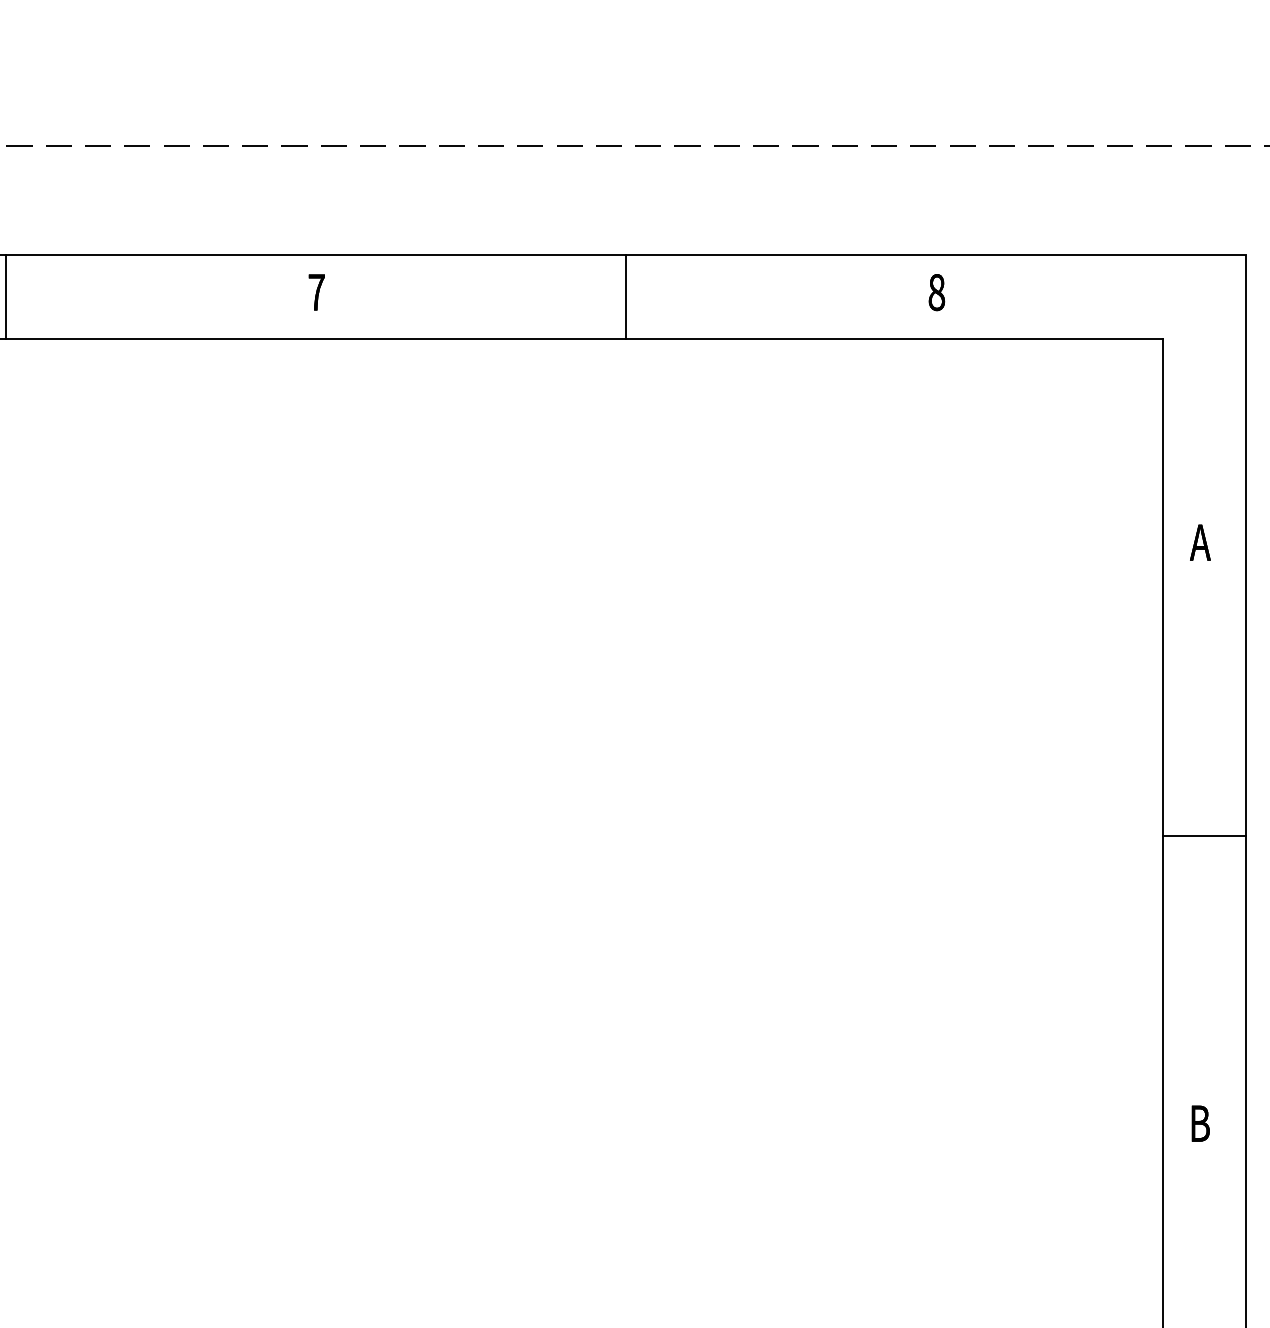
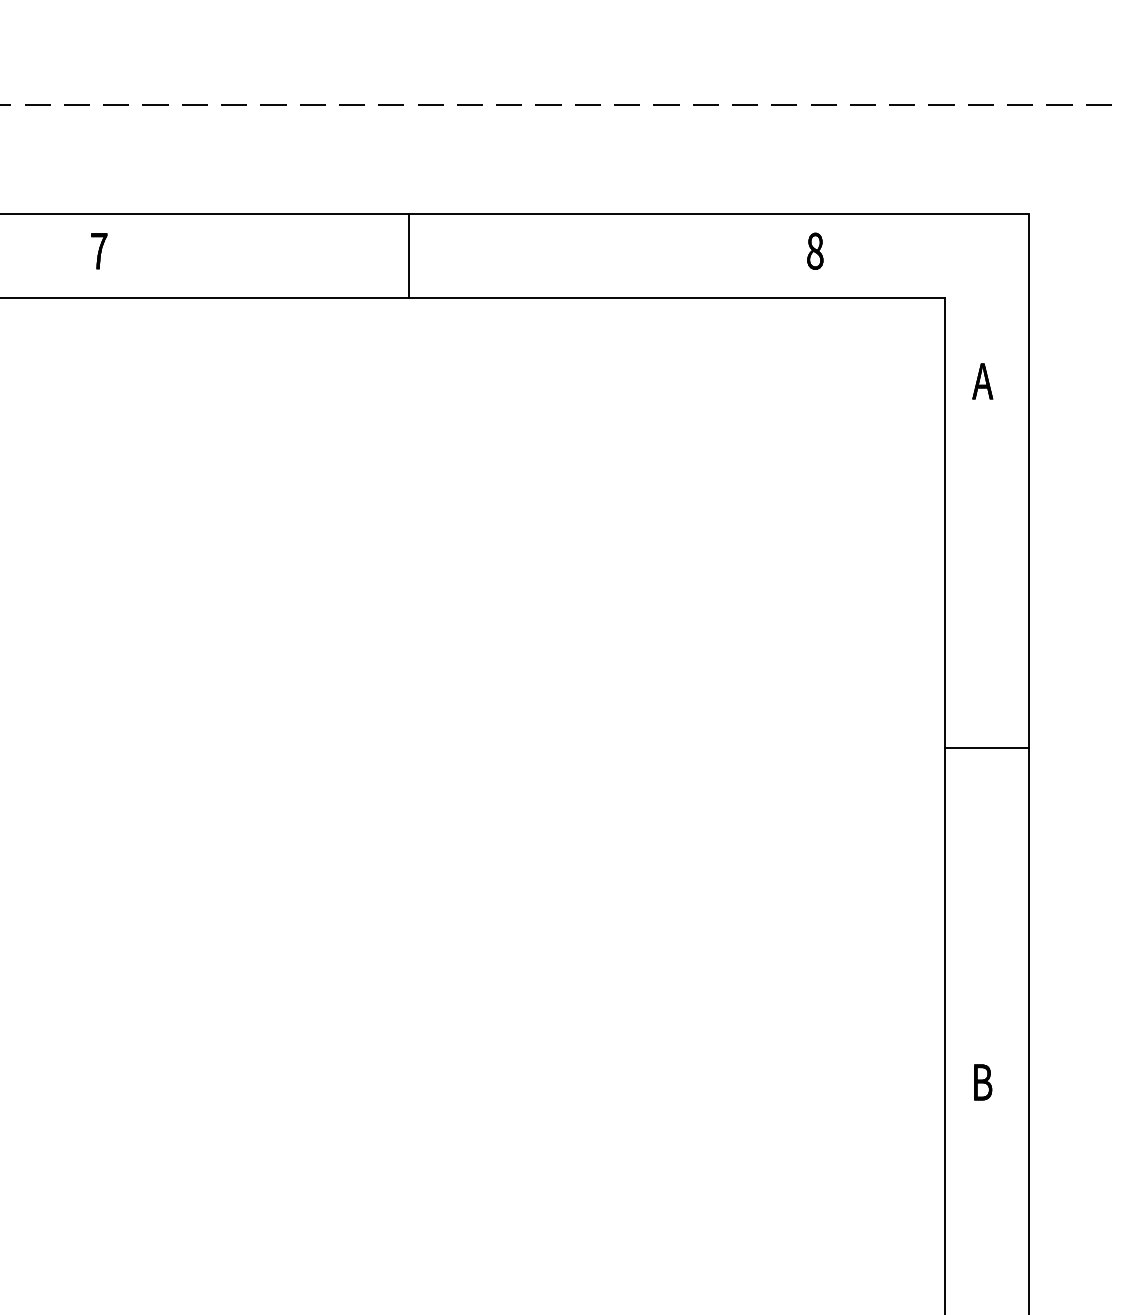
text: (936, 292) -> (814, 251), moved
text: (1200, 542) -> (982, 381), moved
line: (1204, 836) -> (986, 748), moved

